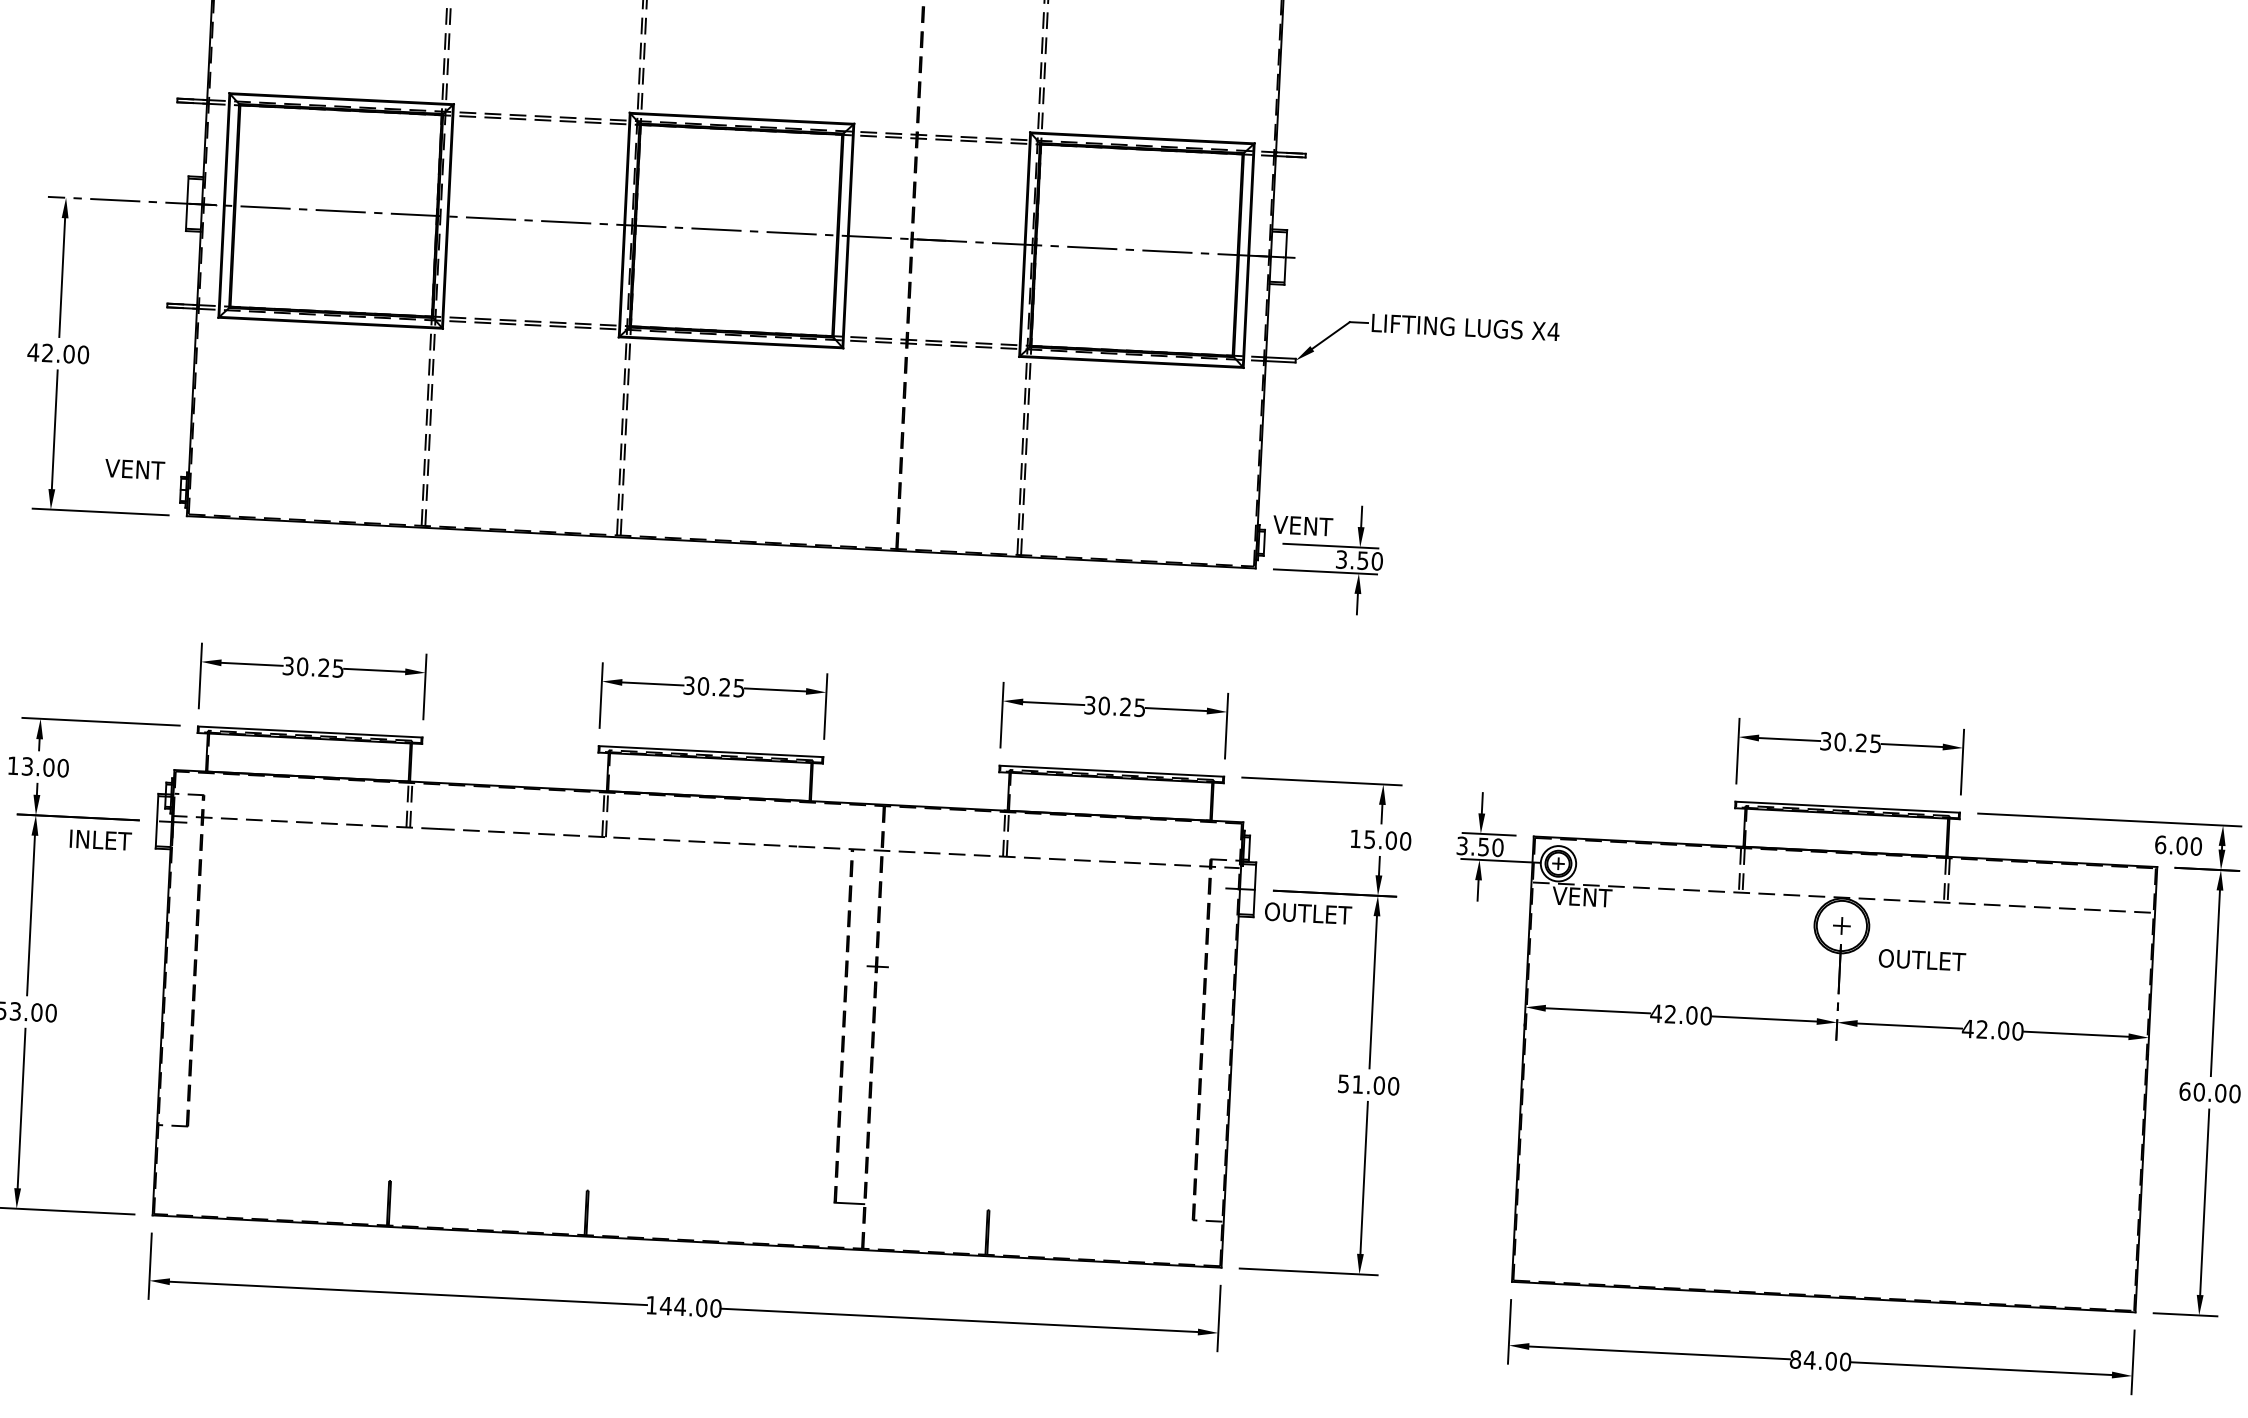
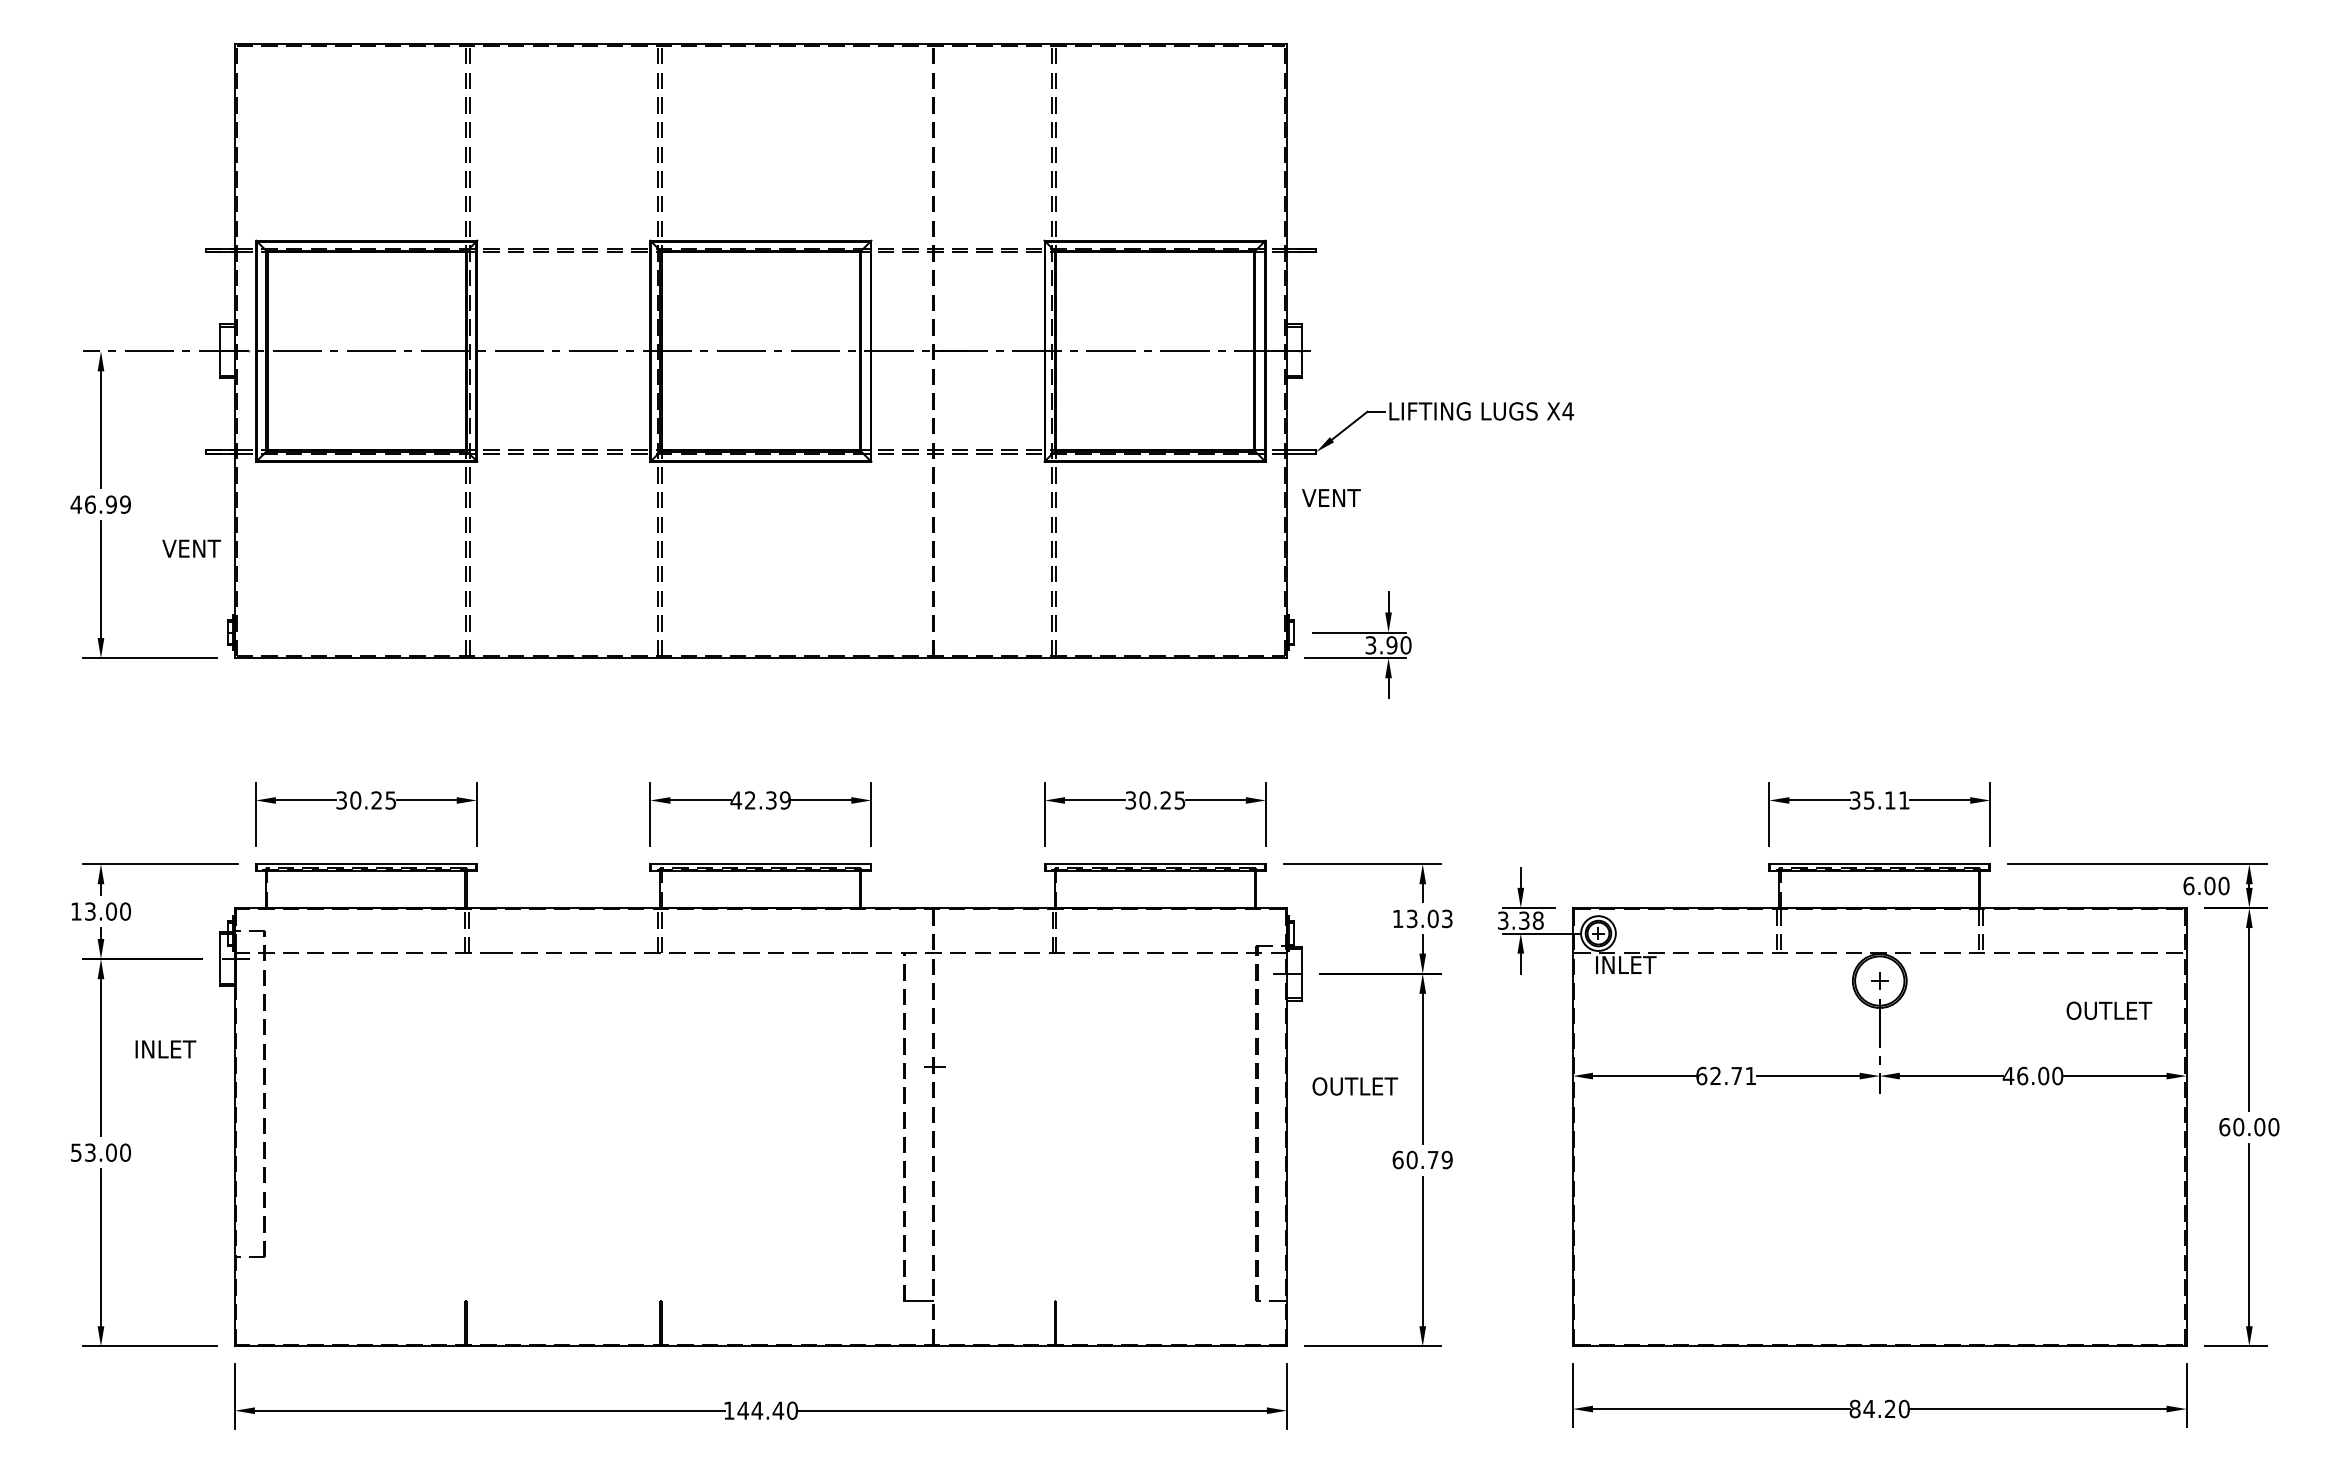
text: (65, 353) -> (107, 504), 42.00 -> 46.99
text: (134, 469) -> (191, 548), moved
text: (1303, 525) -> (1331, 497), moved
text: (1362, 560) -> (1391, 645), 3.50 -> 3.90
text: (713, 686) -> (760, 800), 30.25 -> 42.39
text: (1857, 742) -> (1886, 800), 30.25 -> 35.11
text: (100, 840) -> (165, 1049), moved
text: (1387, 840) -> (1429, 918), 15.00 -> 13.03
text: (1491, 847) -> (1531, 920), 3.50 -> 3.38
text: (1584, 896) -> (1625, 964), VENT -> INLET
text: (1308, 913) -> (1355, 1086), moved
text: (1922, 959) -> (2109, 1010), moved
text: (1680, 1014) -> (1725, 1075), 42.00 -> 62.71
text: (1982, 1029) -> (2022, 1075), 42.00 -> 46.00
text: (1368, 1084) -> (1422, 1159), 51.00 -> 60.79
text: (701, 1307) -> (778, 1410), 144.00 -> 144.40
text: (1830, 1360) -> (1889, 1408), 84.00 -> 84.20

